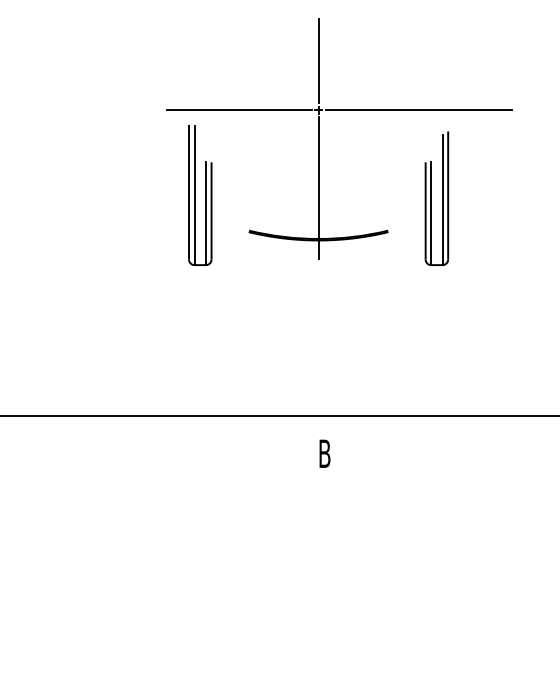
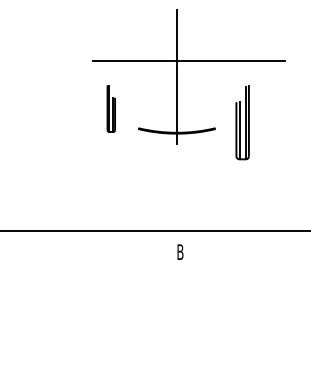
part: (200, 195) -> (111, 108), size x0.6
part: (436, 198) -> (242, 122), moved

